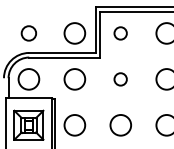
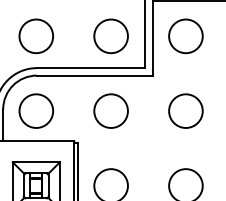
circle: (28, 33) -> (35, 36), size x1.43
circle: (120, 33) -> (185, 36), size x1.67
circle: (120, 79) -> (185, 111), size x1.67

